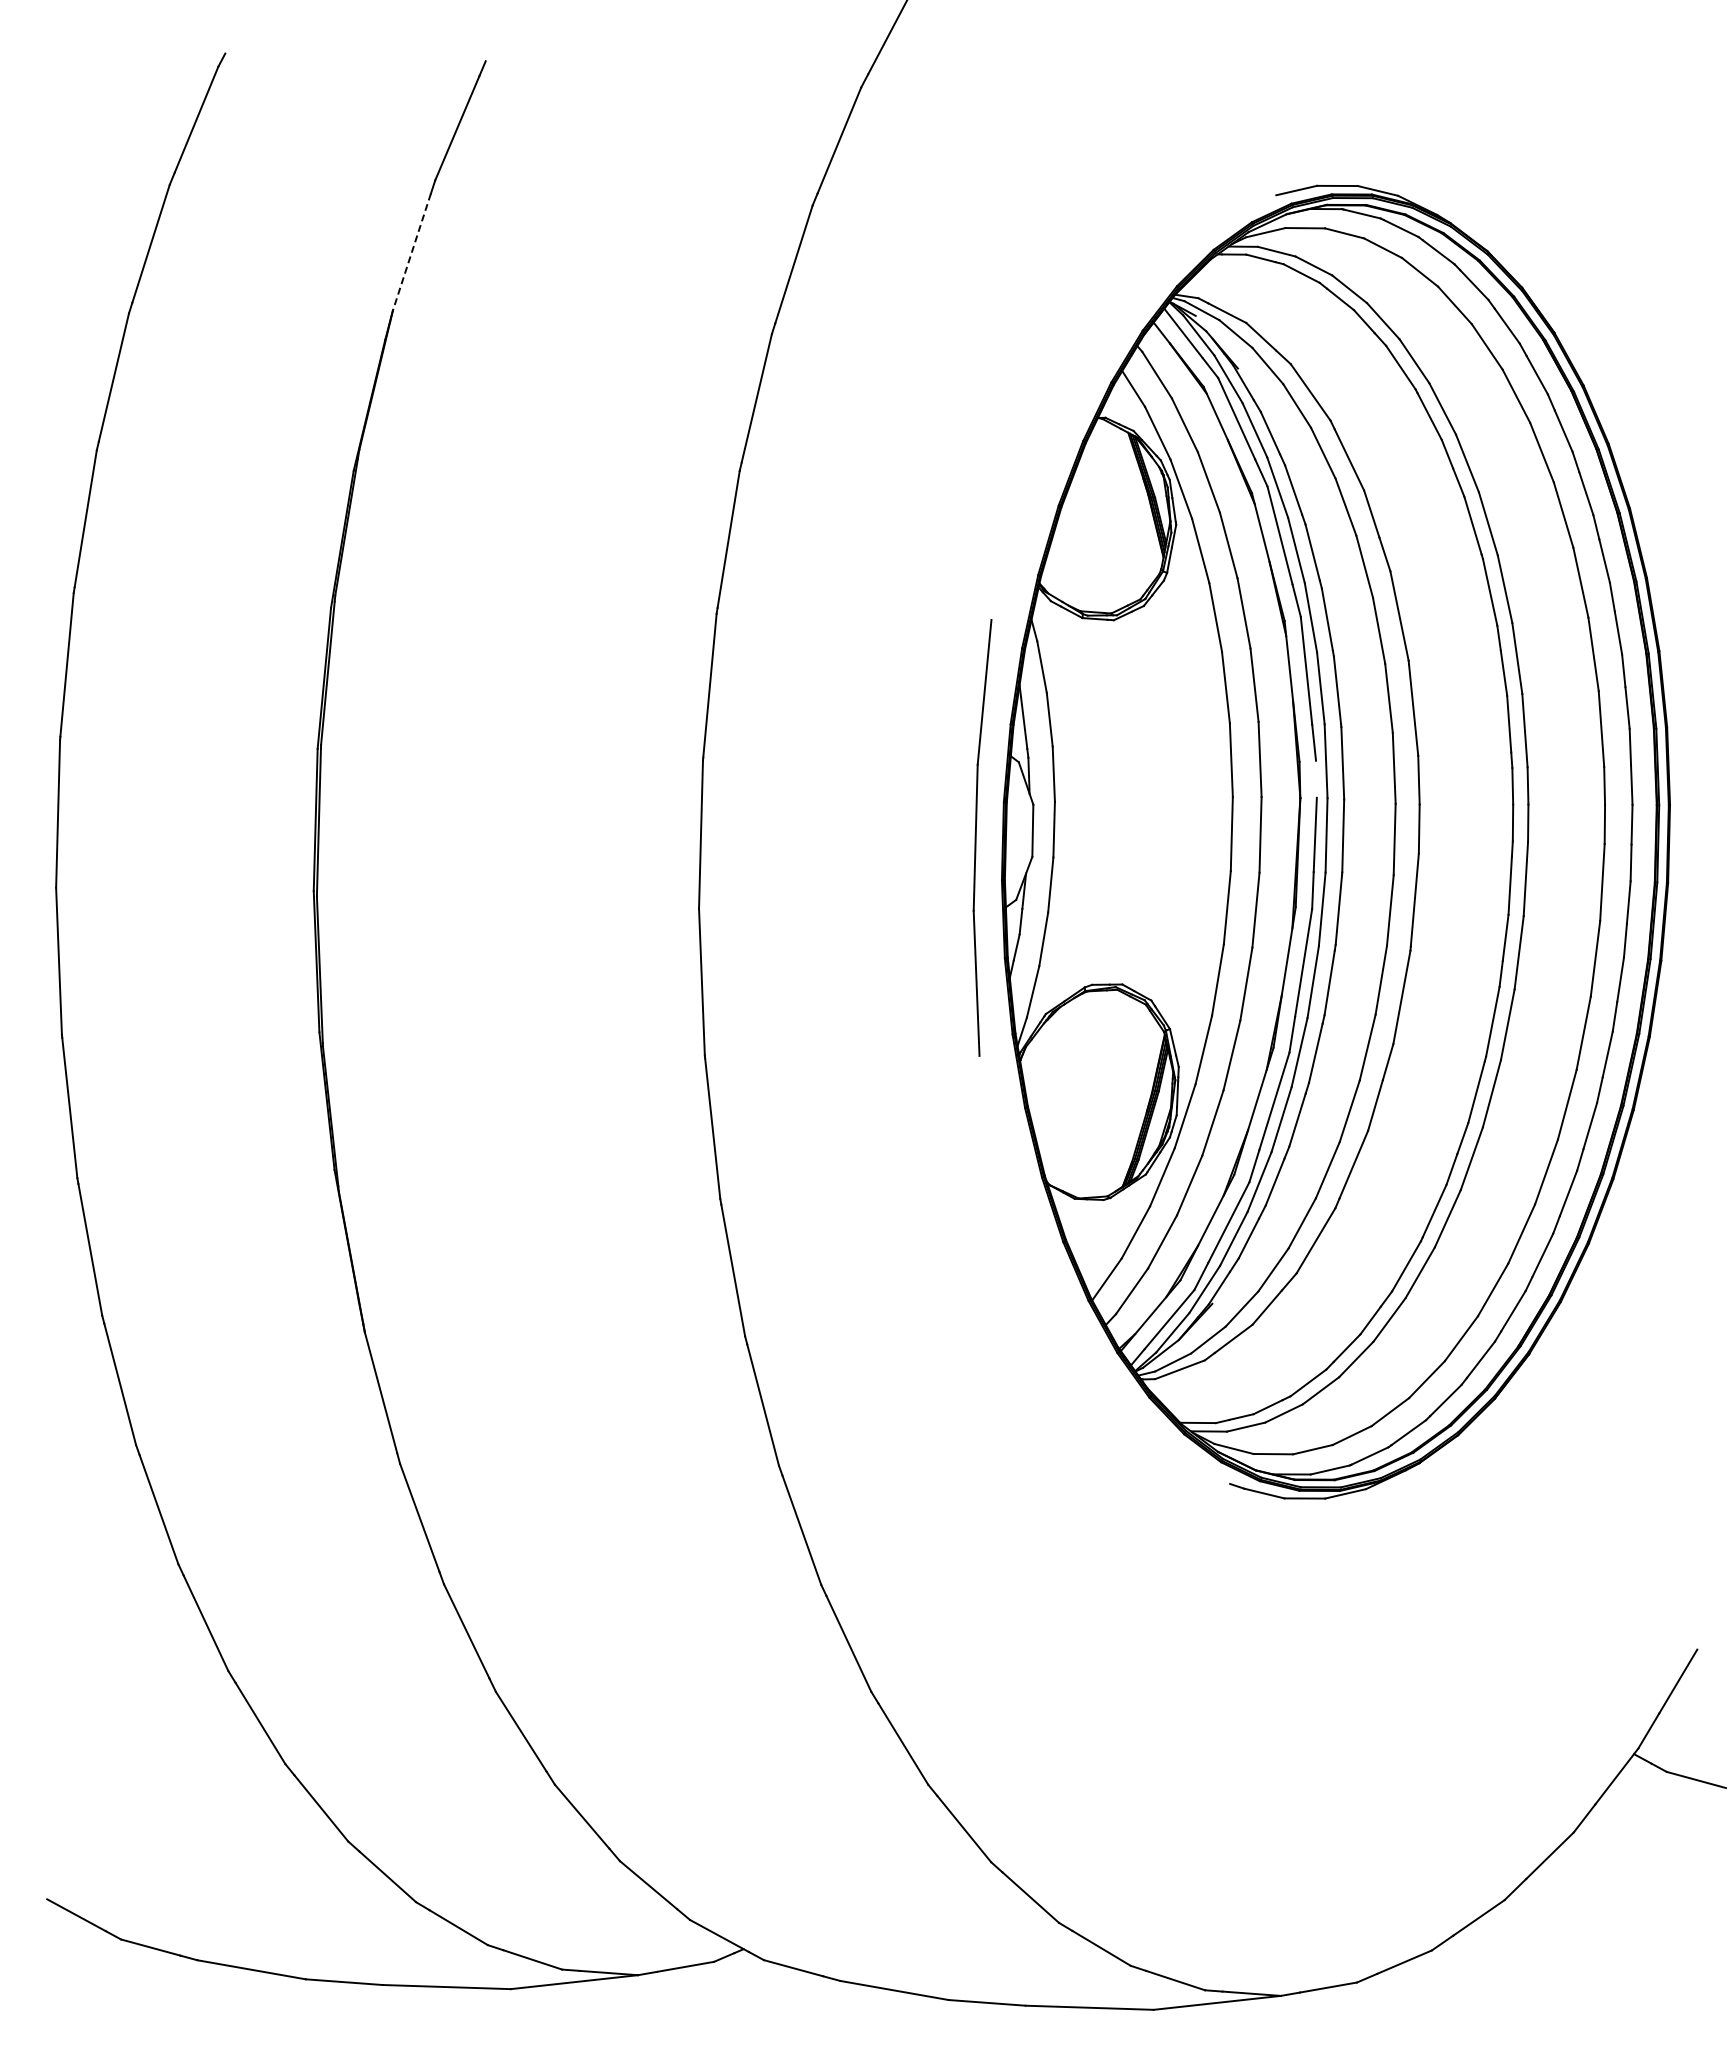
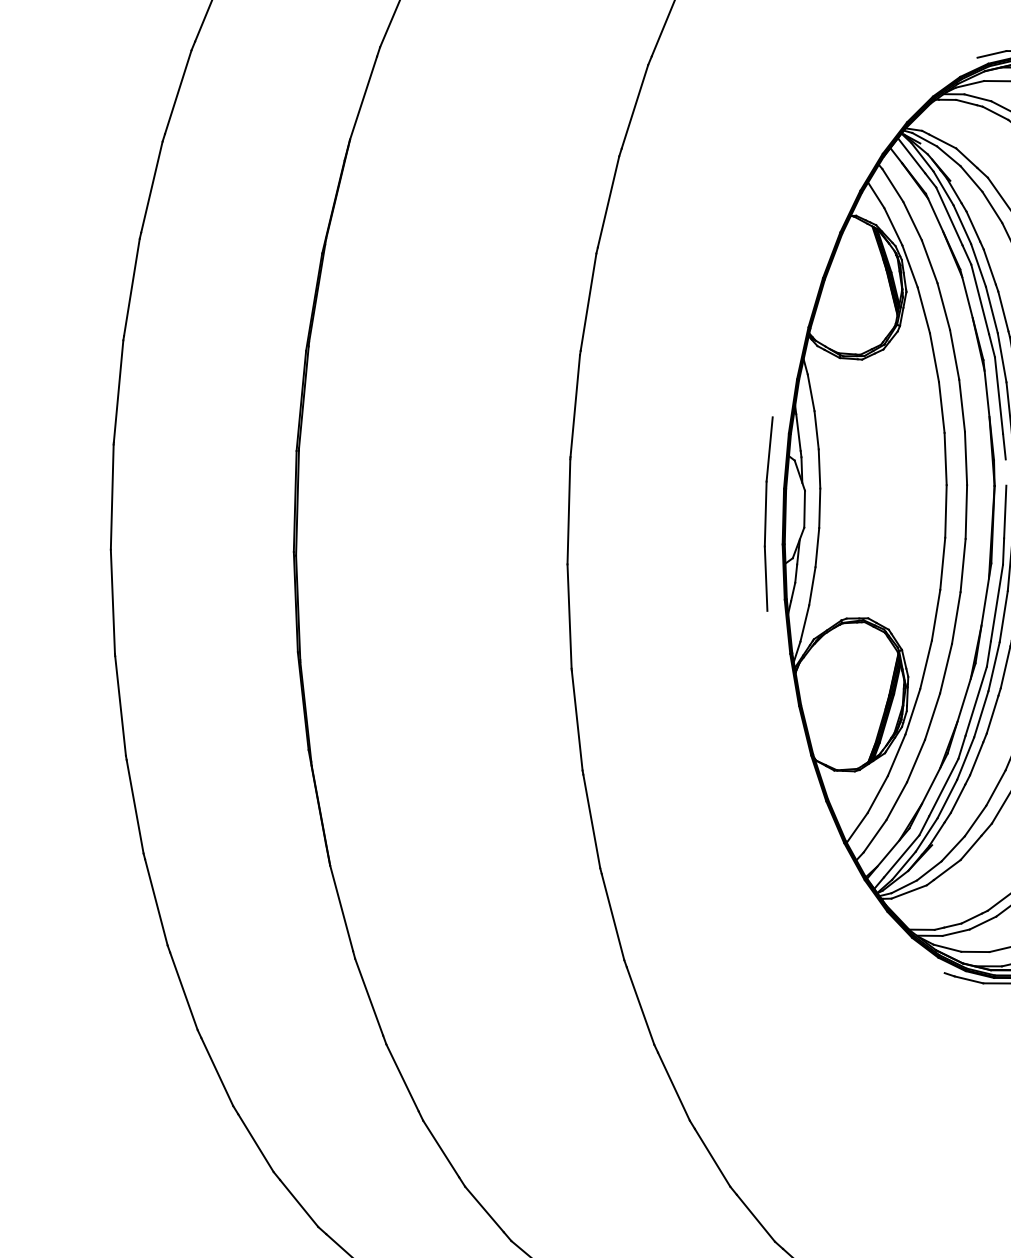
line: (411, 252) -> (363, 98), dashed -> solid
part: (981, 837) -> (768, 513), size x0.62

